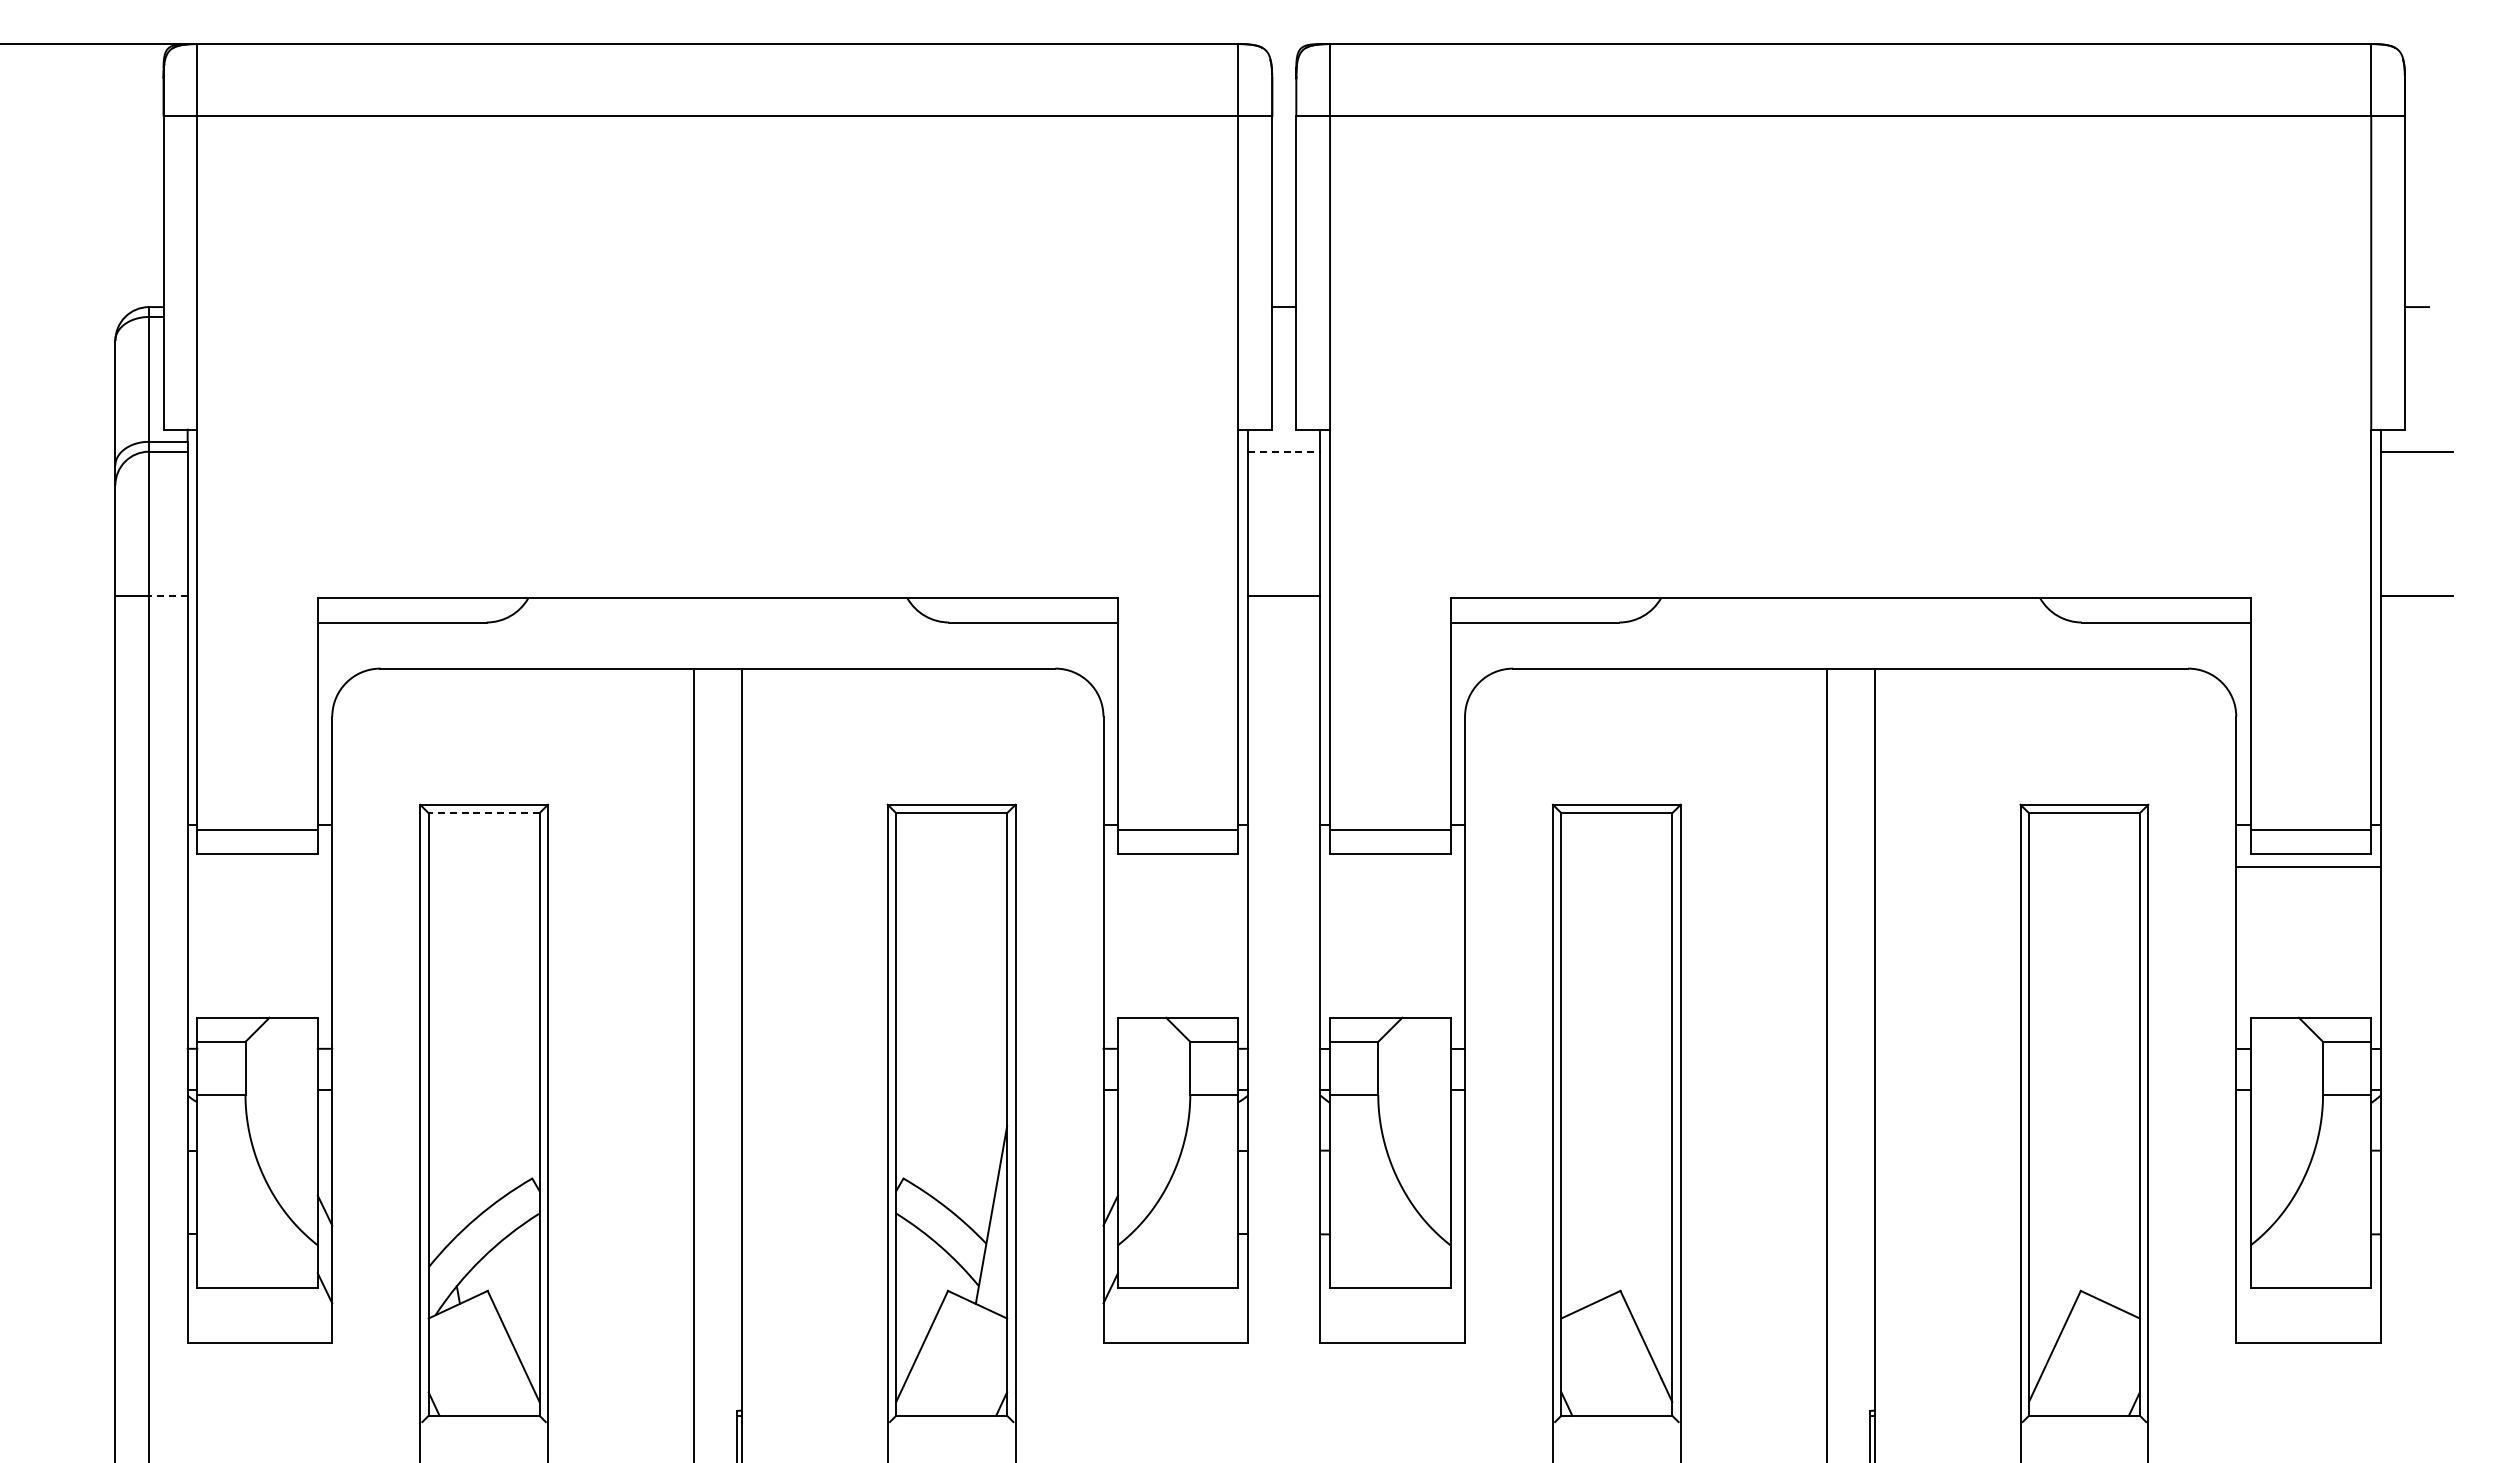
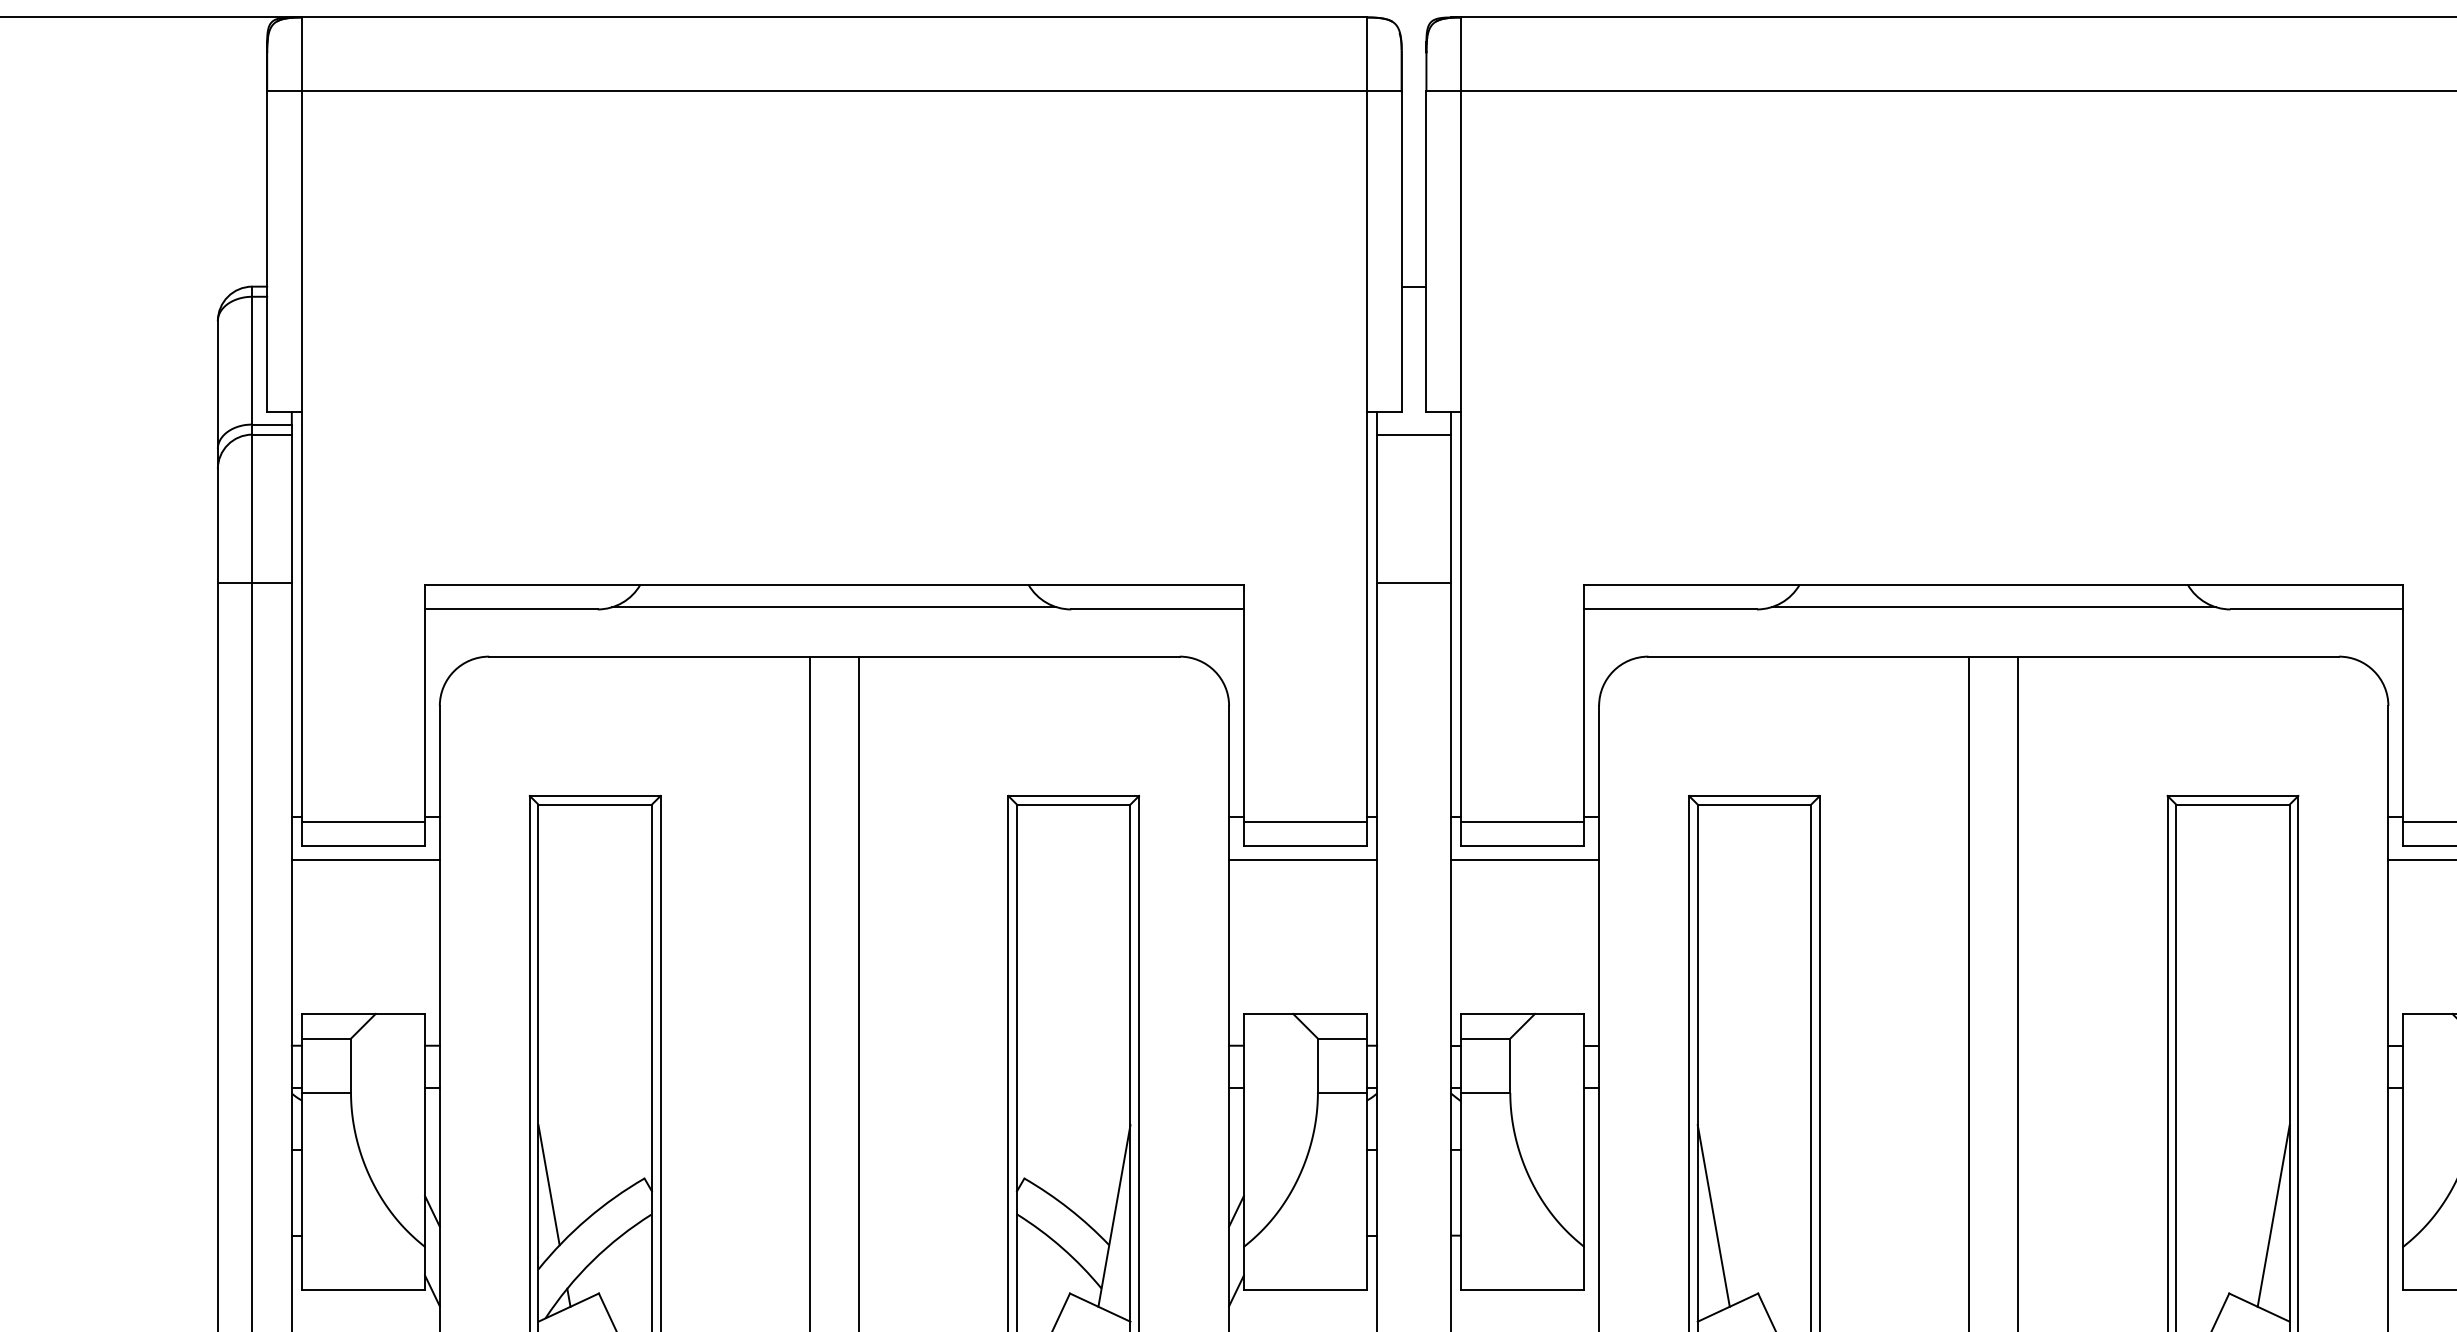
line: (1284, 451) -> (1414, 434), dashed -> solid
line: (167, 596) -> (271, 582), dashed -> solid
line: (717, 620) -> (834, 607), added
line: (1850, 620) -> (1993, 607), added
line: (483, 813) -> (594, 804), dashed -> solid
line: (259, 866) -> (365, 859), added
line: (1175, 866) -> (1302, 859), added
line: (1392, 866) -> (1524, 859), added
line: (438, 1184) -> (548, 1184), added
line: (1576, 1214) -> (1713, 1215), added
line: (2123, 1214) -> (2272, 1215), added

